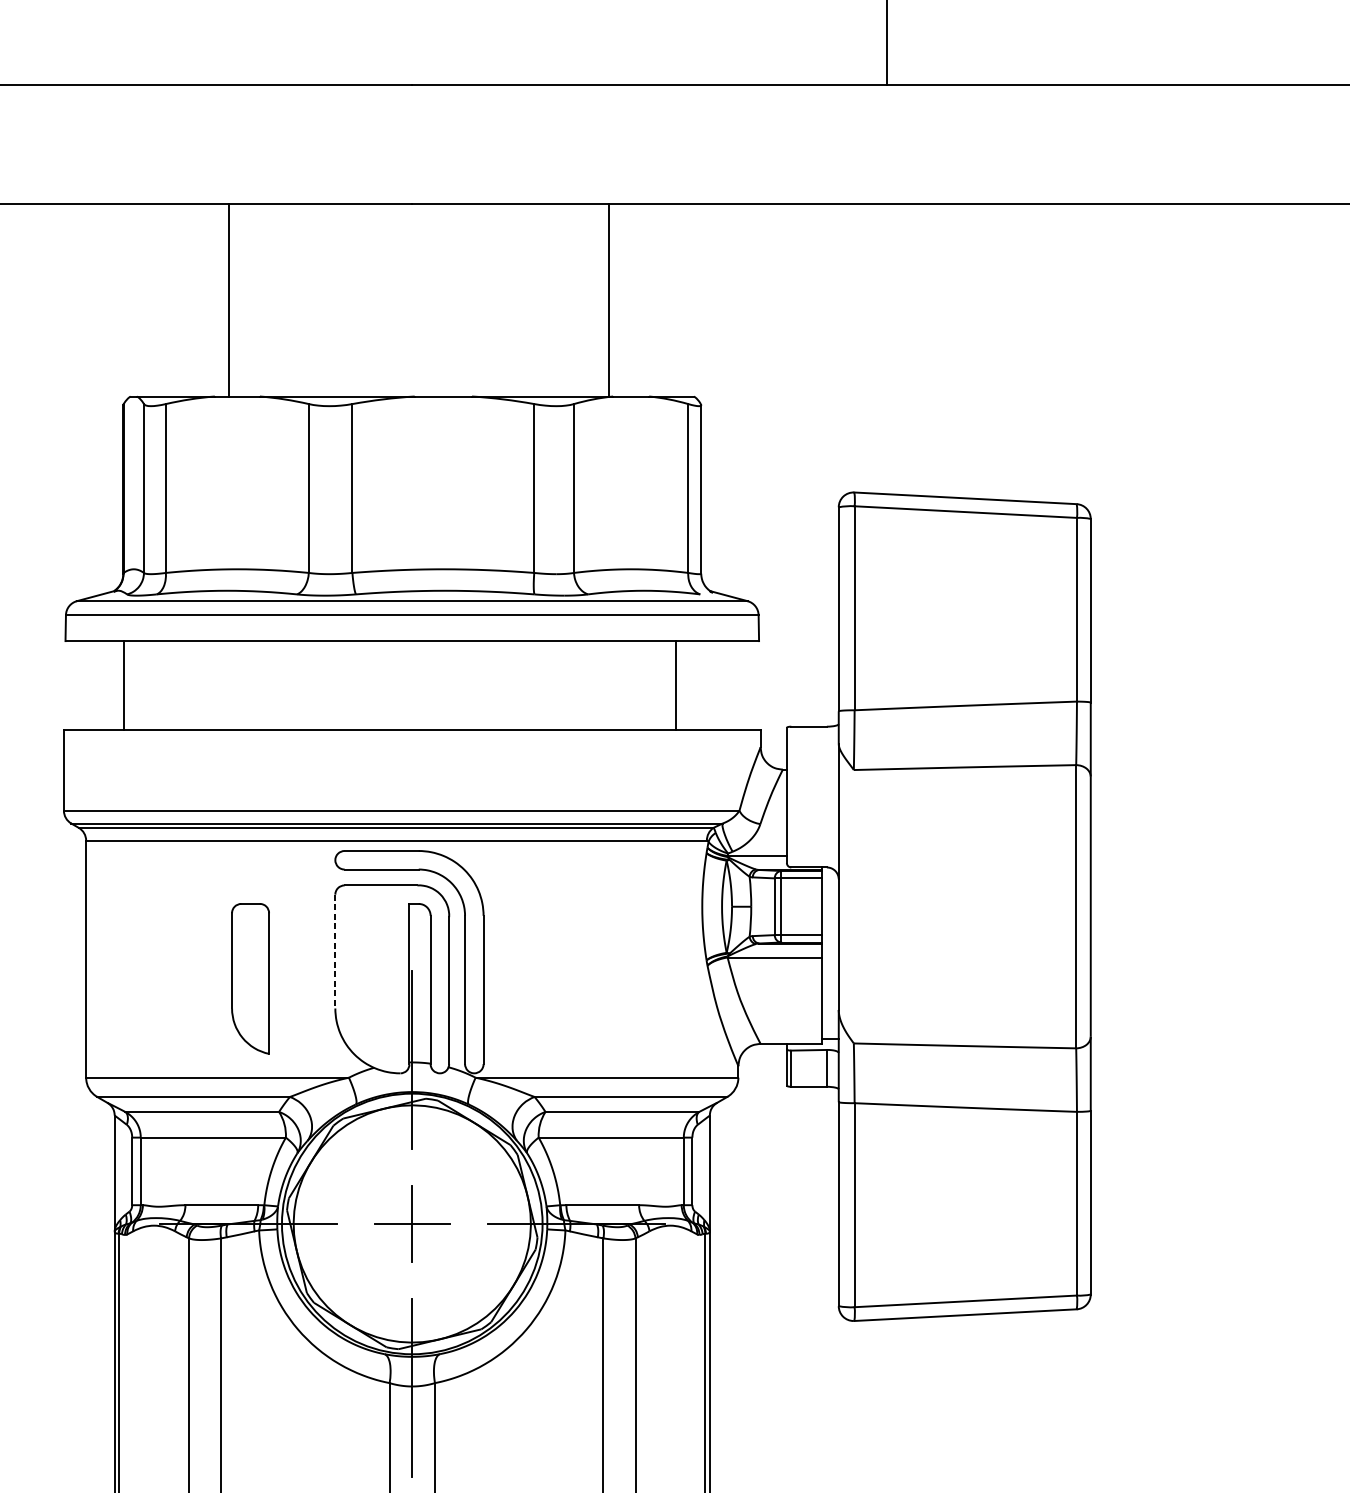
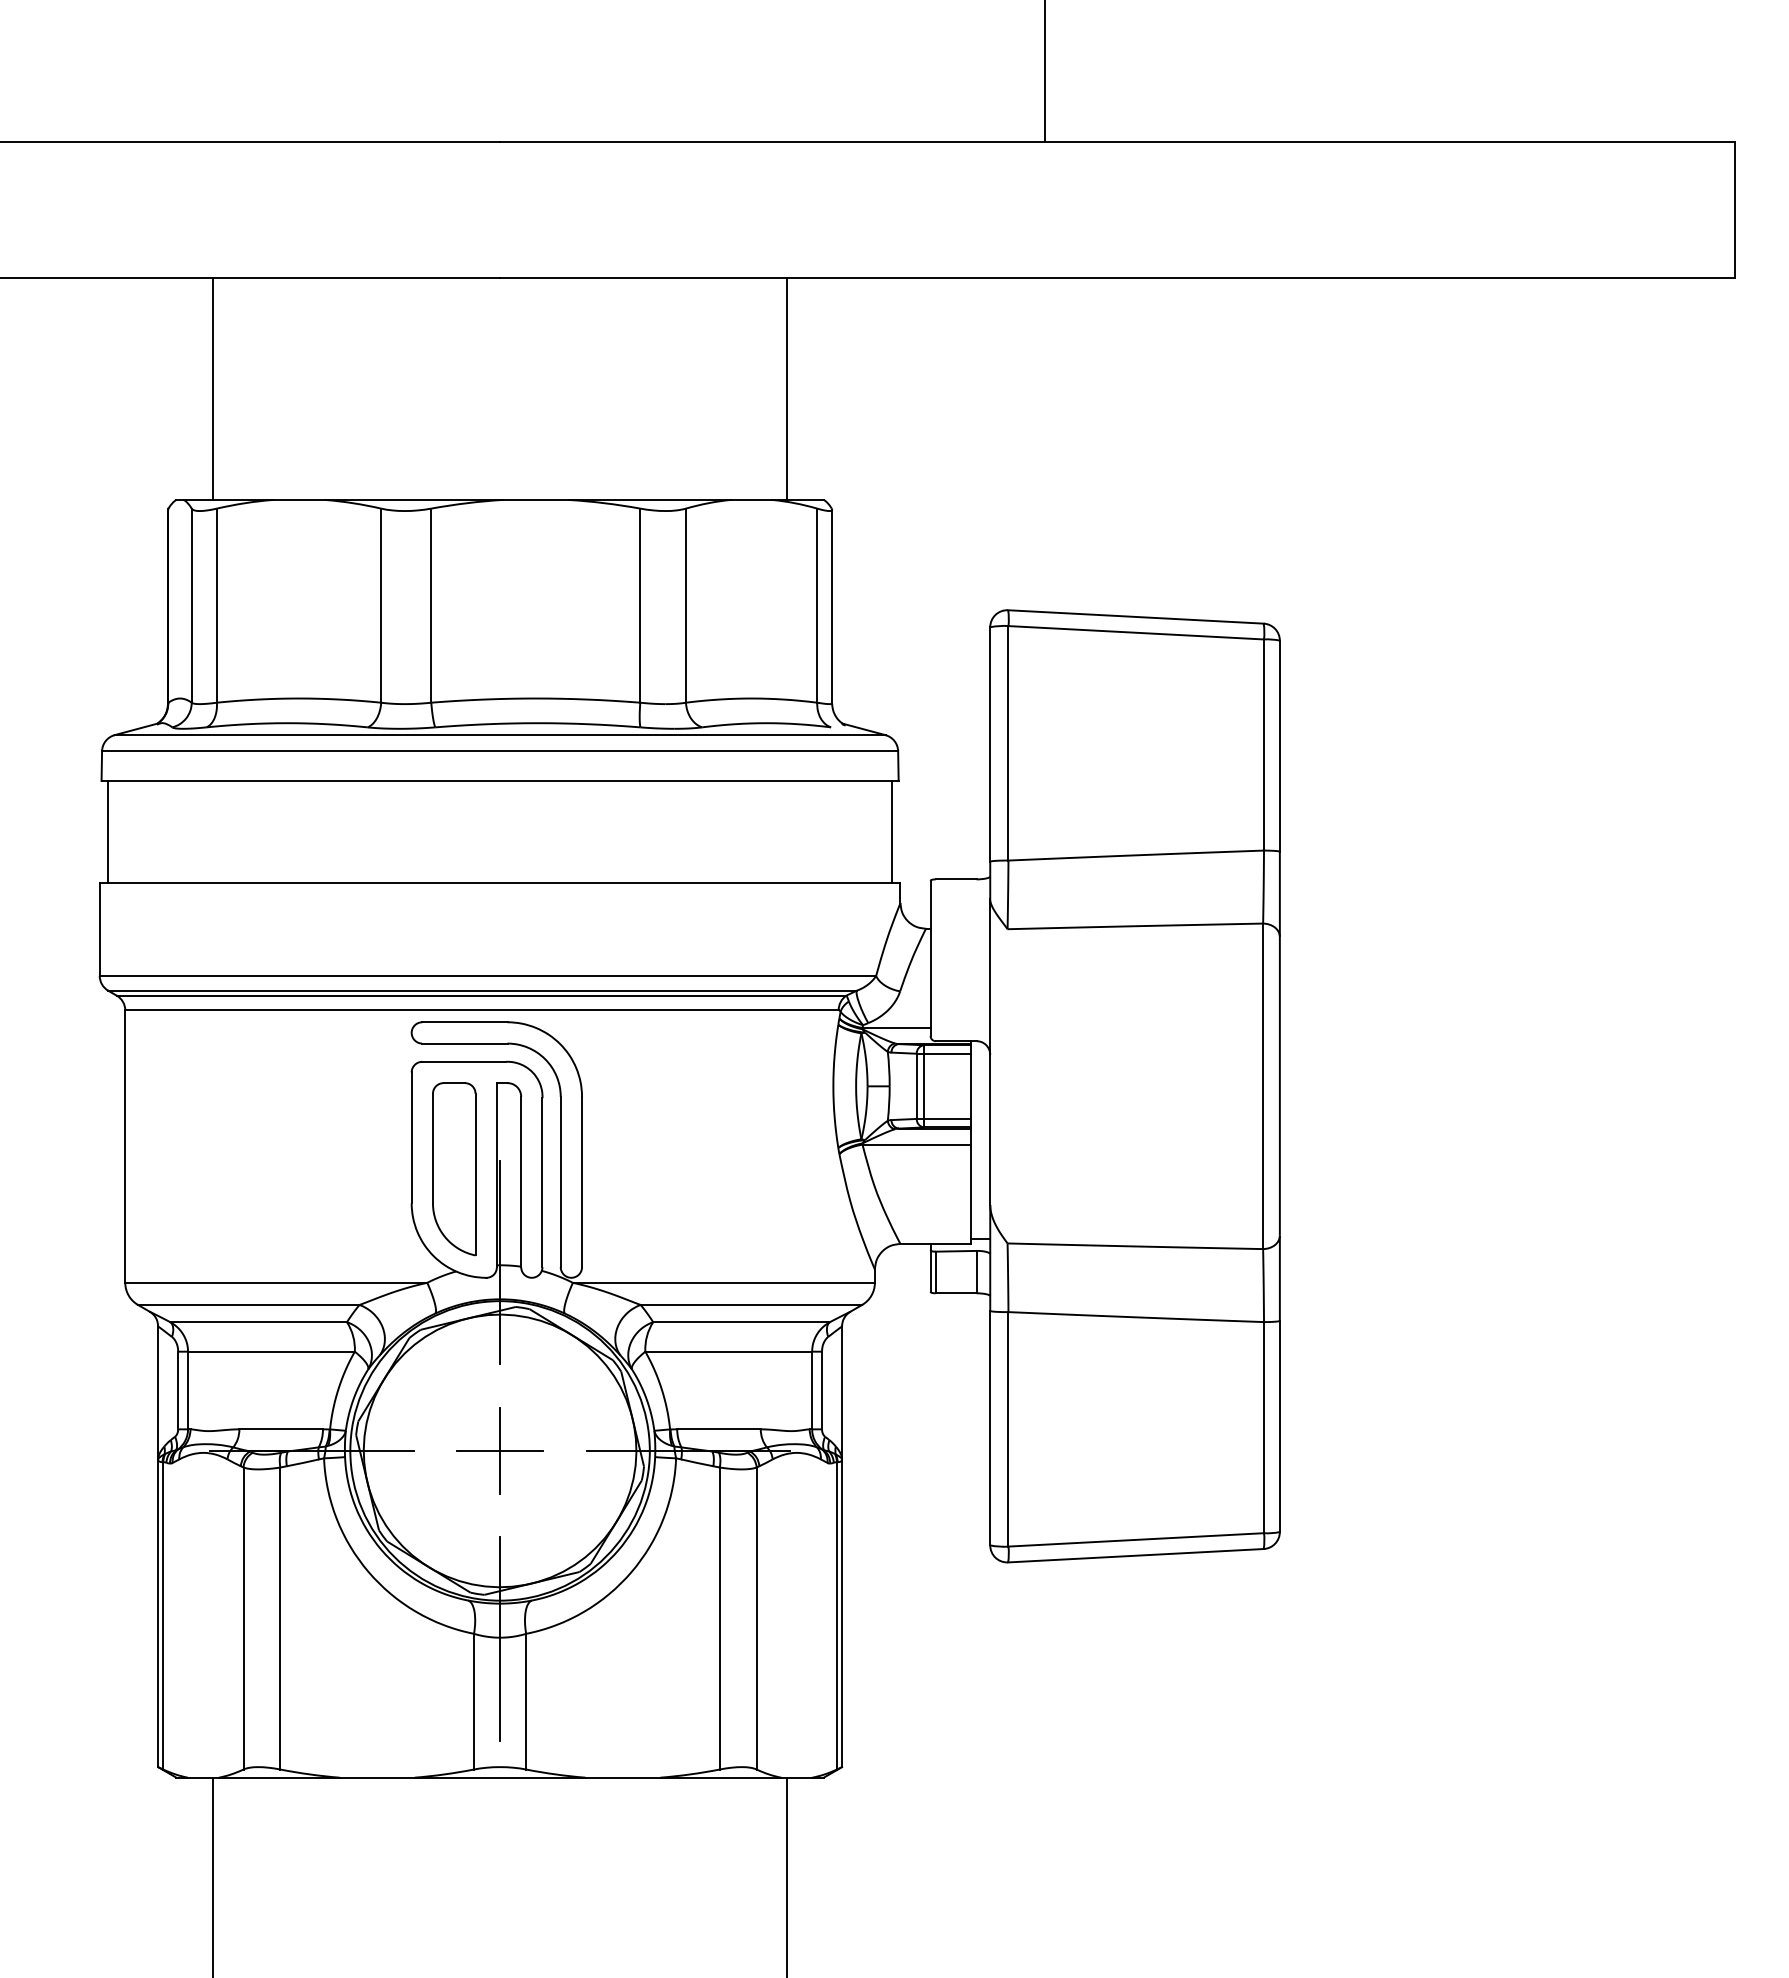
line: (229, 299) -> (213, 388), moved
line: (609, 299) -> (787, 388), moved
line: (123, 685) -> (108, 832), moved
line: (675, 685) -> (891, 832), moved
line: (335, 952) -> (411, 1138), dashed -> solid
part: (250, 979) -> (454, 1169), moved

